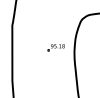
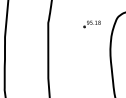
part: (55, 47) -> (91, 24), moved

